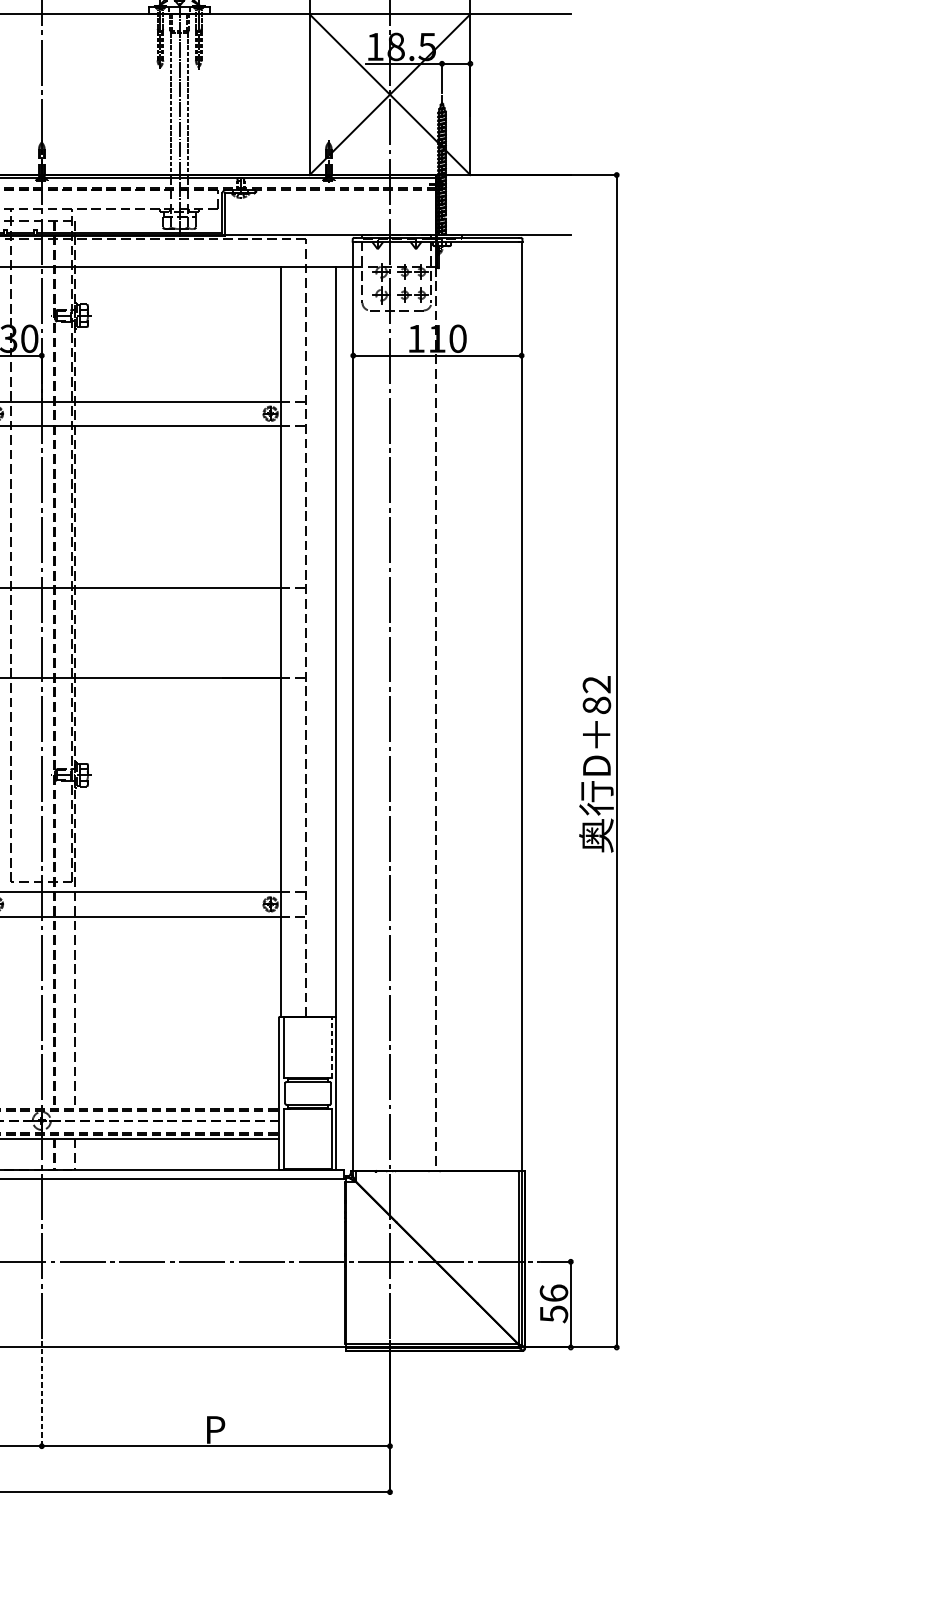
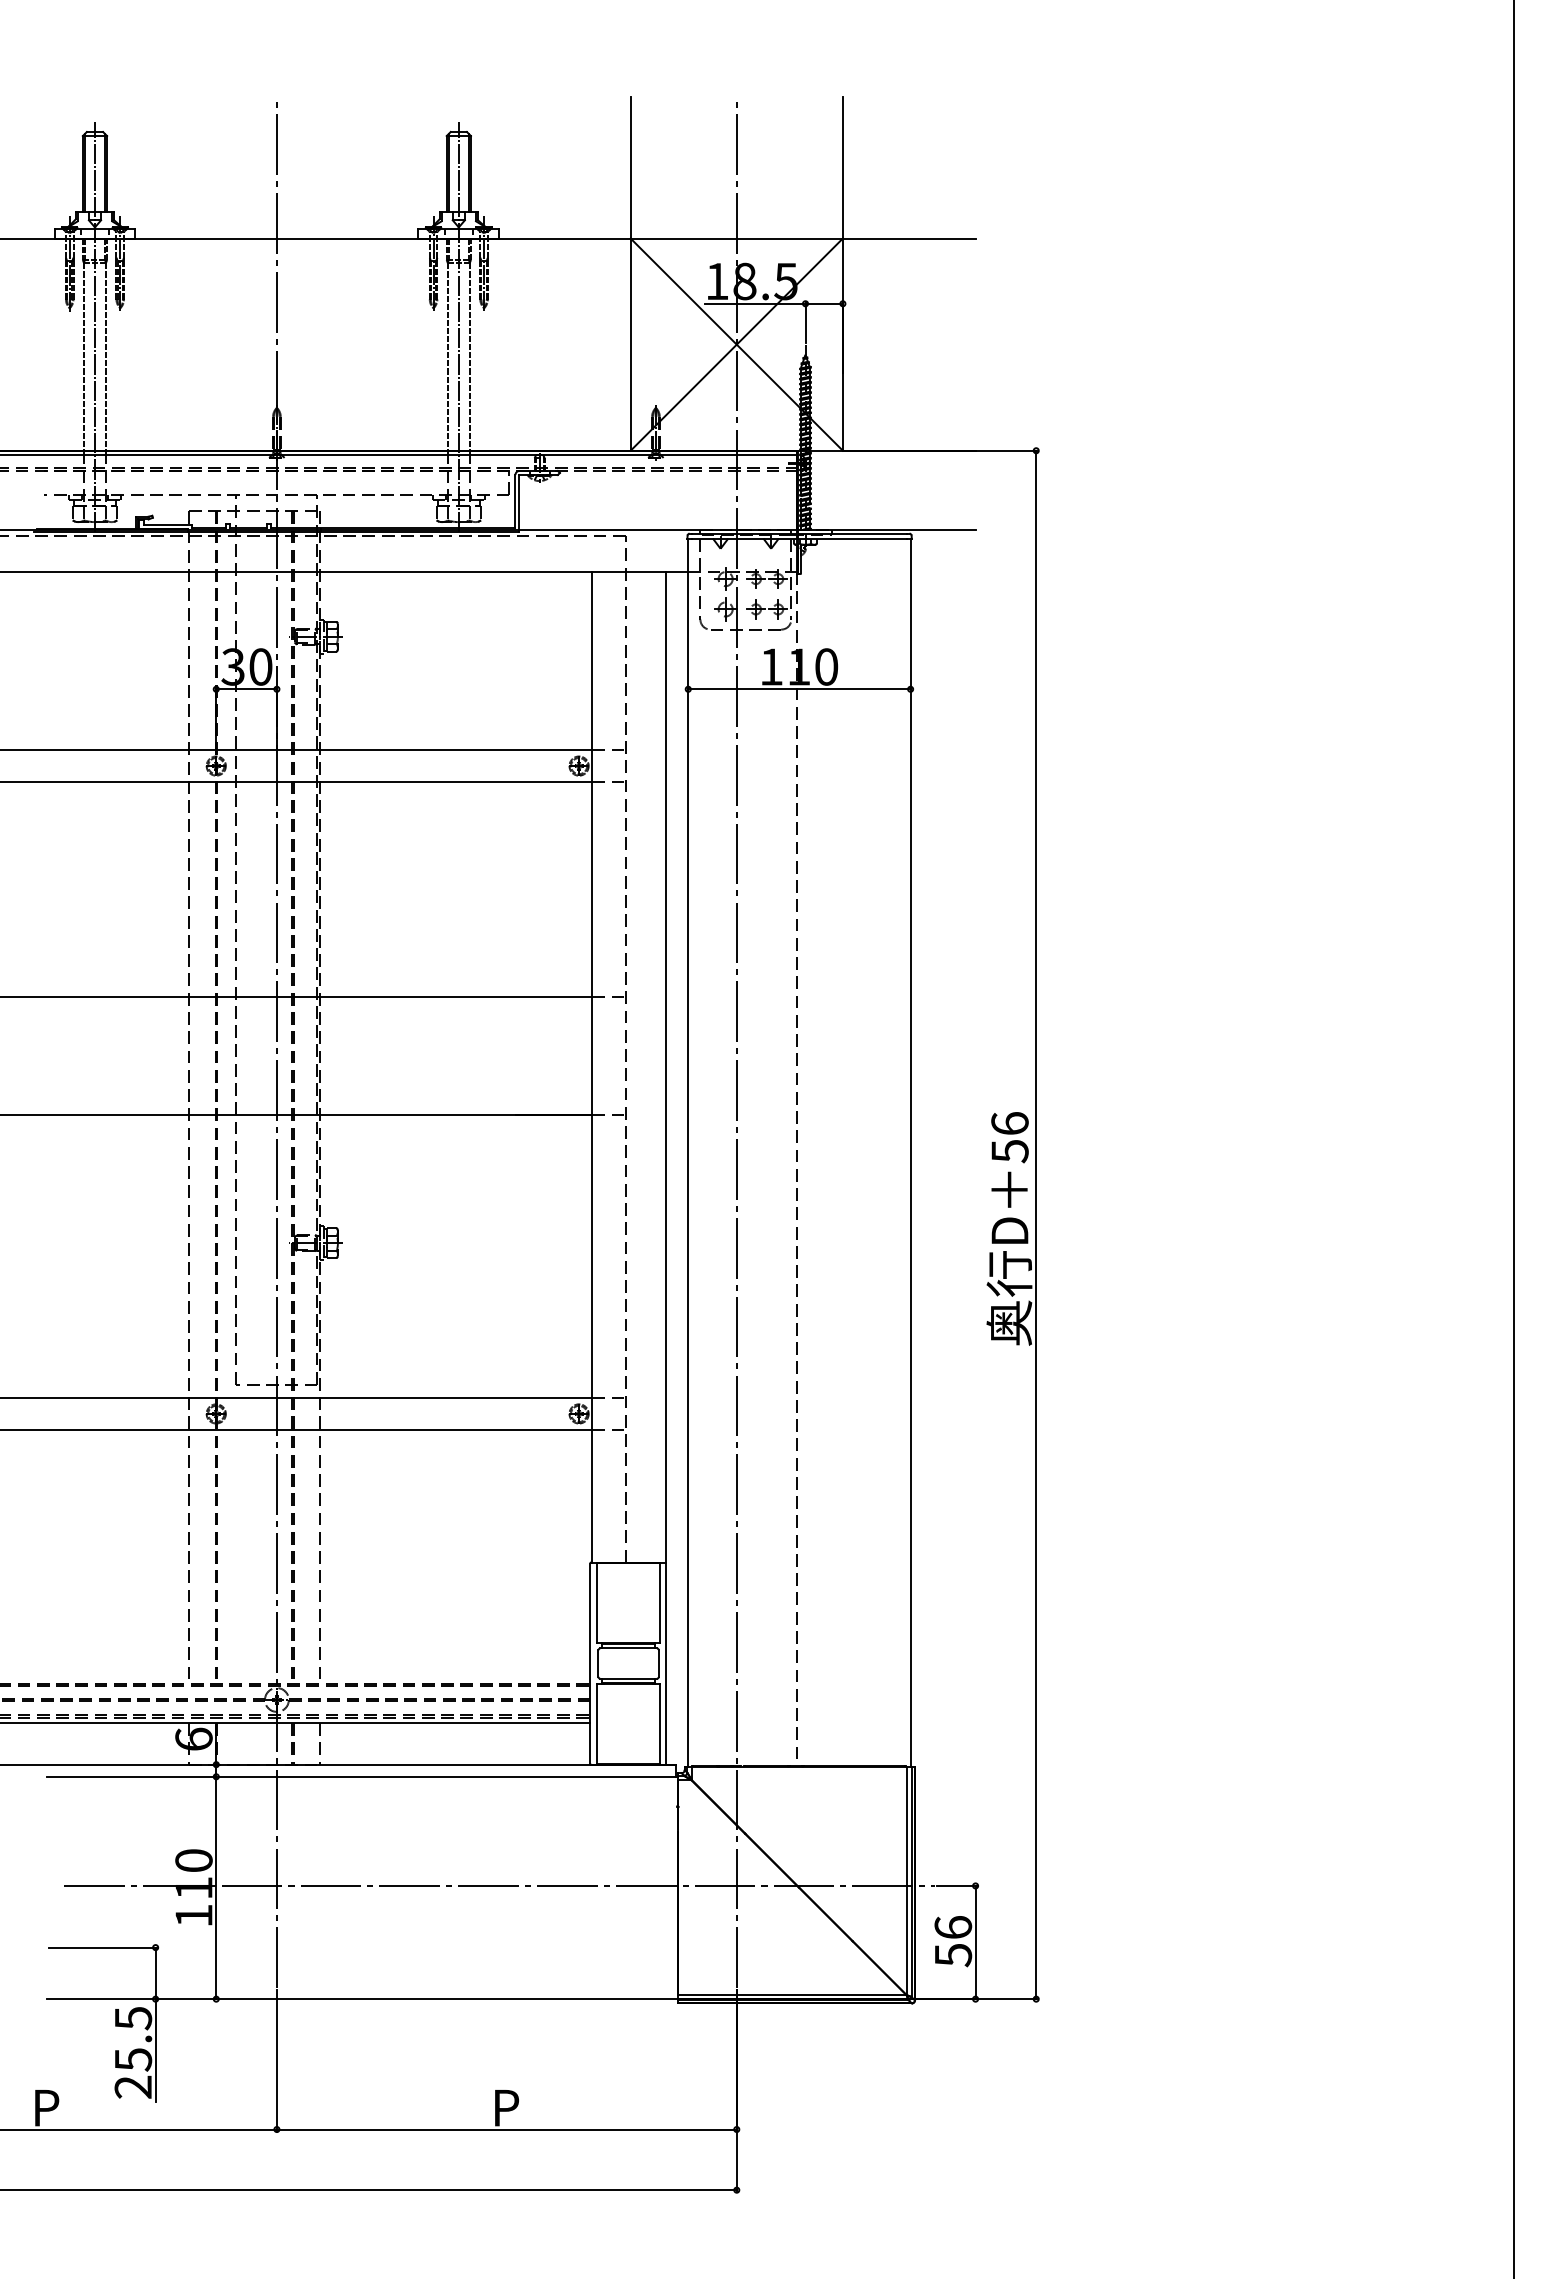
text: (596, 695) -> (1009, 1137), 82 -> 56
line: (331, 1047) -> (659, 1602), dashed -> solid
line: (41, 1393) -> (276, 2060), dashed -> solid

